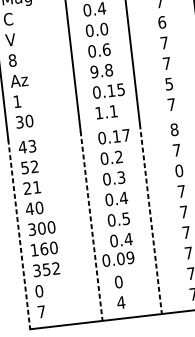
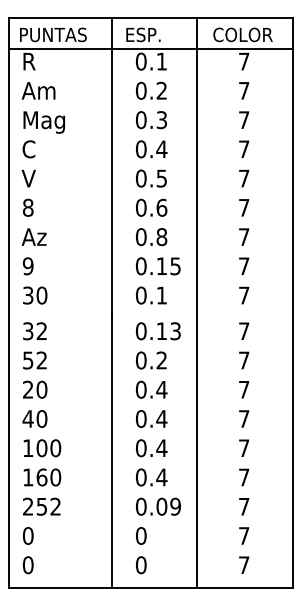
text: (161, 22) -> (243, 178), 6 -> 7
text: (103, 29) -> (161, 178), 0.0 -> 0.5
text: (93, 72) -> (140, 237), 9.8 -> 0.8
text: (169, 84) -> (244, 266), 5 -> 7
text: (16, 101) -> (27, 266), 1 -> 9
text: (98, 113) -> (140, 295), 1.1 -> 0.1
text: (174, 130) -> (243, 331), 8 -> 7
text: (126, 135) -> (175, 331), 0.17 -> 0.13
text: (27, 147) -> (34, 331), 43 -> 32
text: (178, 170) -> (243, 389), 0 -> 7
text: (121, 177) -> (161, 389), 0.3 -> 0.4
text: (36, 187) -> (41, 389), 21 -> 20
text: (125, 218) -> (161, 448), 0.5 -> 0.4
line: (150, 218) -> (196, 452), dashed -> solid
line: (91, 225) -> (112, 452), dashed -> solid
text: (32, 229) -> (28, 448), 300 -> 100
line: (19, 234) -> (9, 452), dashed -> solid
text: (118, 258) -> (158, 506), moved
text: (37, 270) -> (28, 506), 352 -> 252
text: (120, 302) -> (140, 565), 4 -> 0
text: (41, 312) -> (27, 565), 7 -> 0

